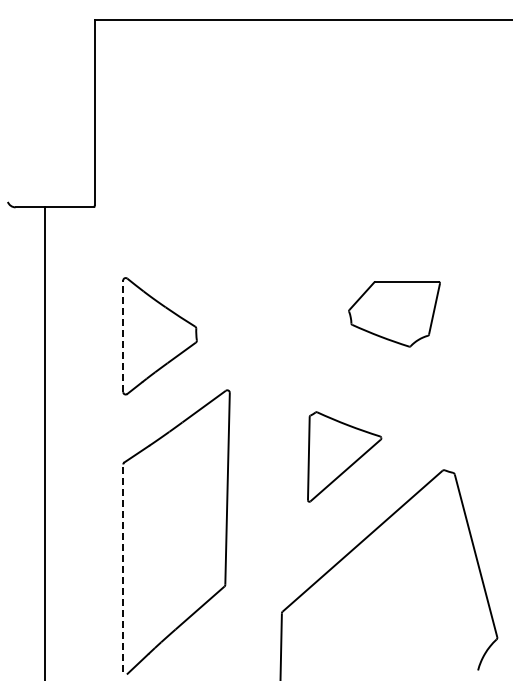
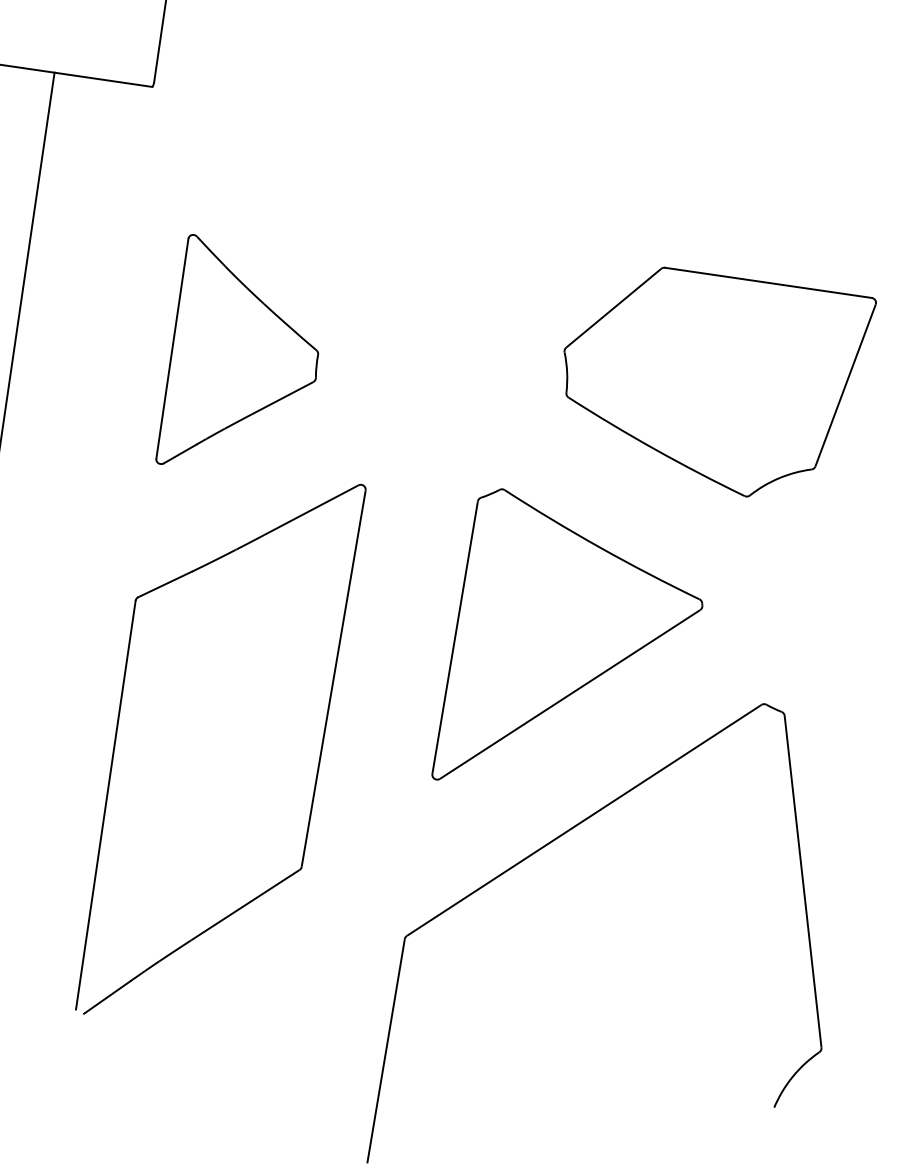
part: (394, 314) -> (711, 383), size x1.67
line: (123, 336) -> (172, 349), dashed -> solid
part: (344, 456) -> (572, 648), size x1.67
line: (123, 568) -> (106, 805), dashed -> solid

